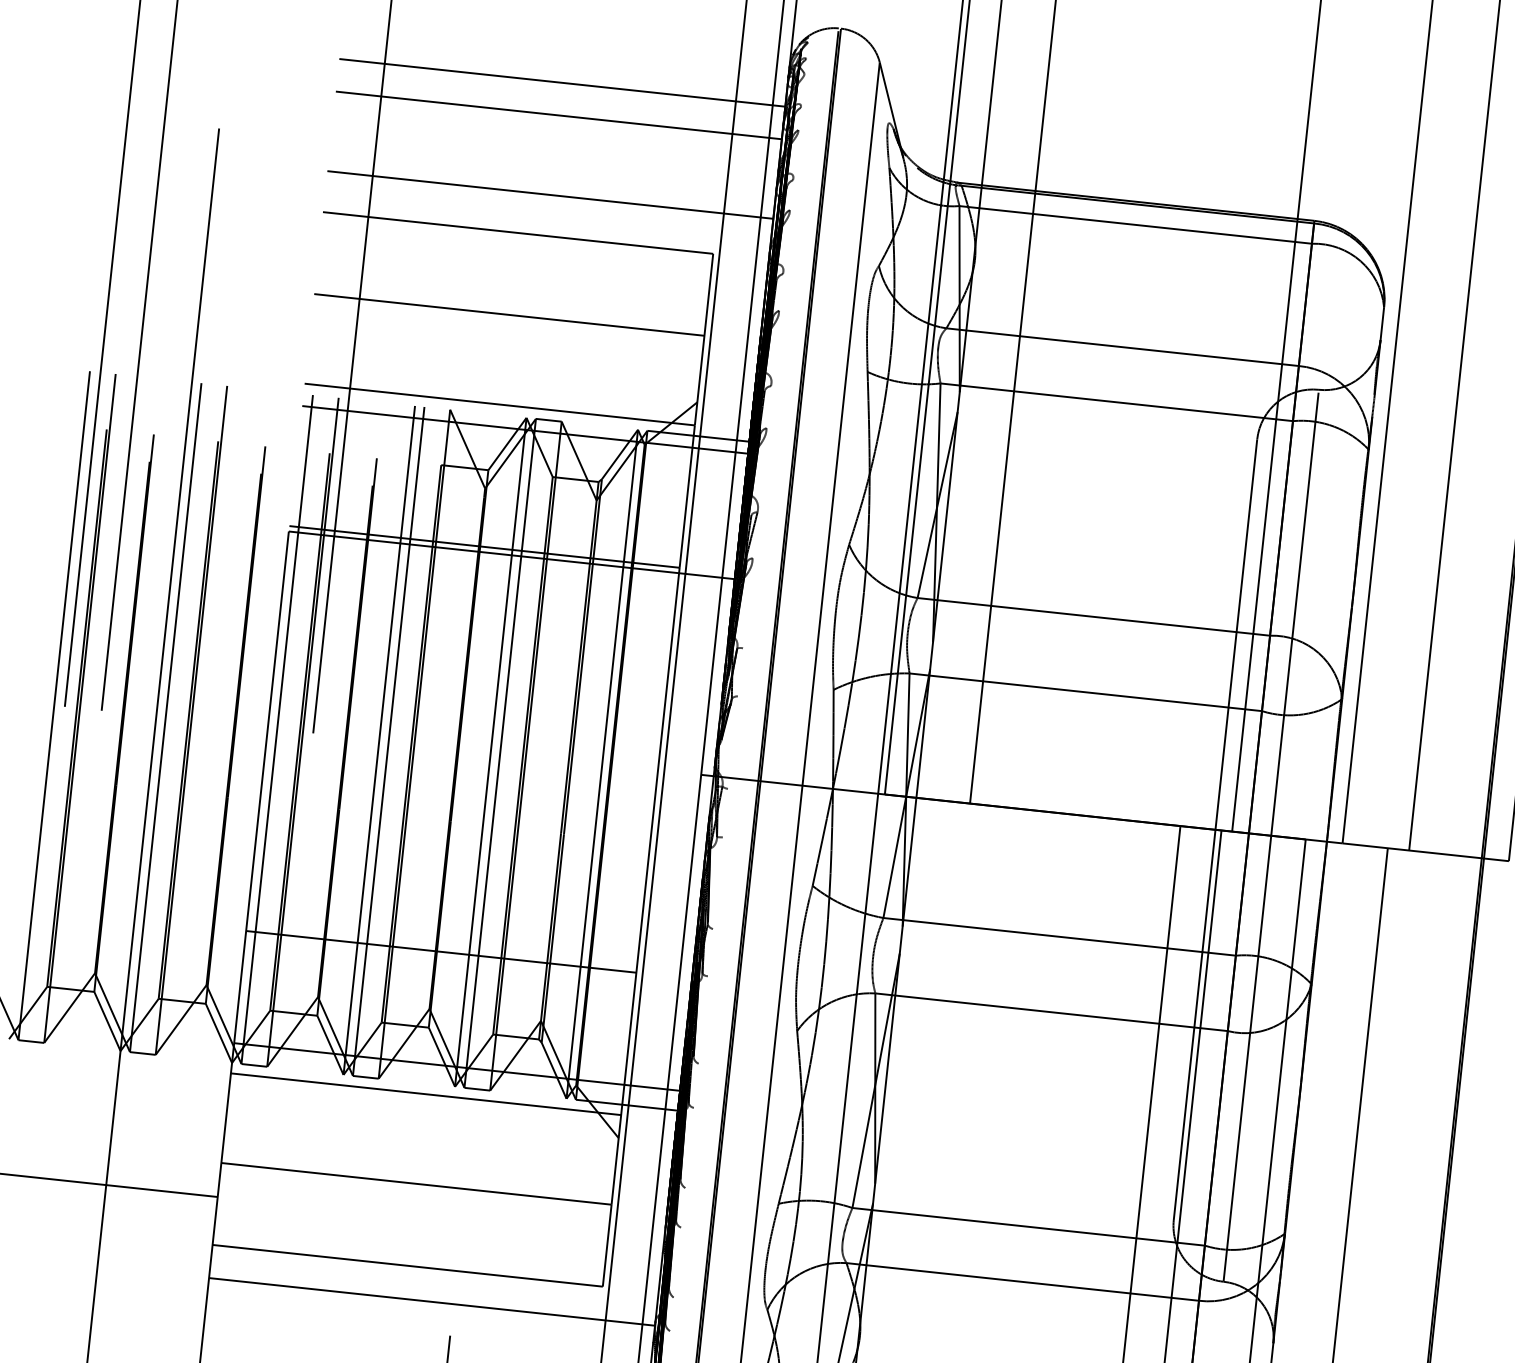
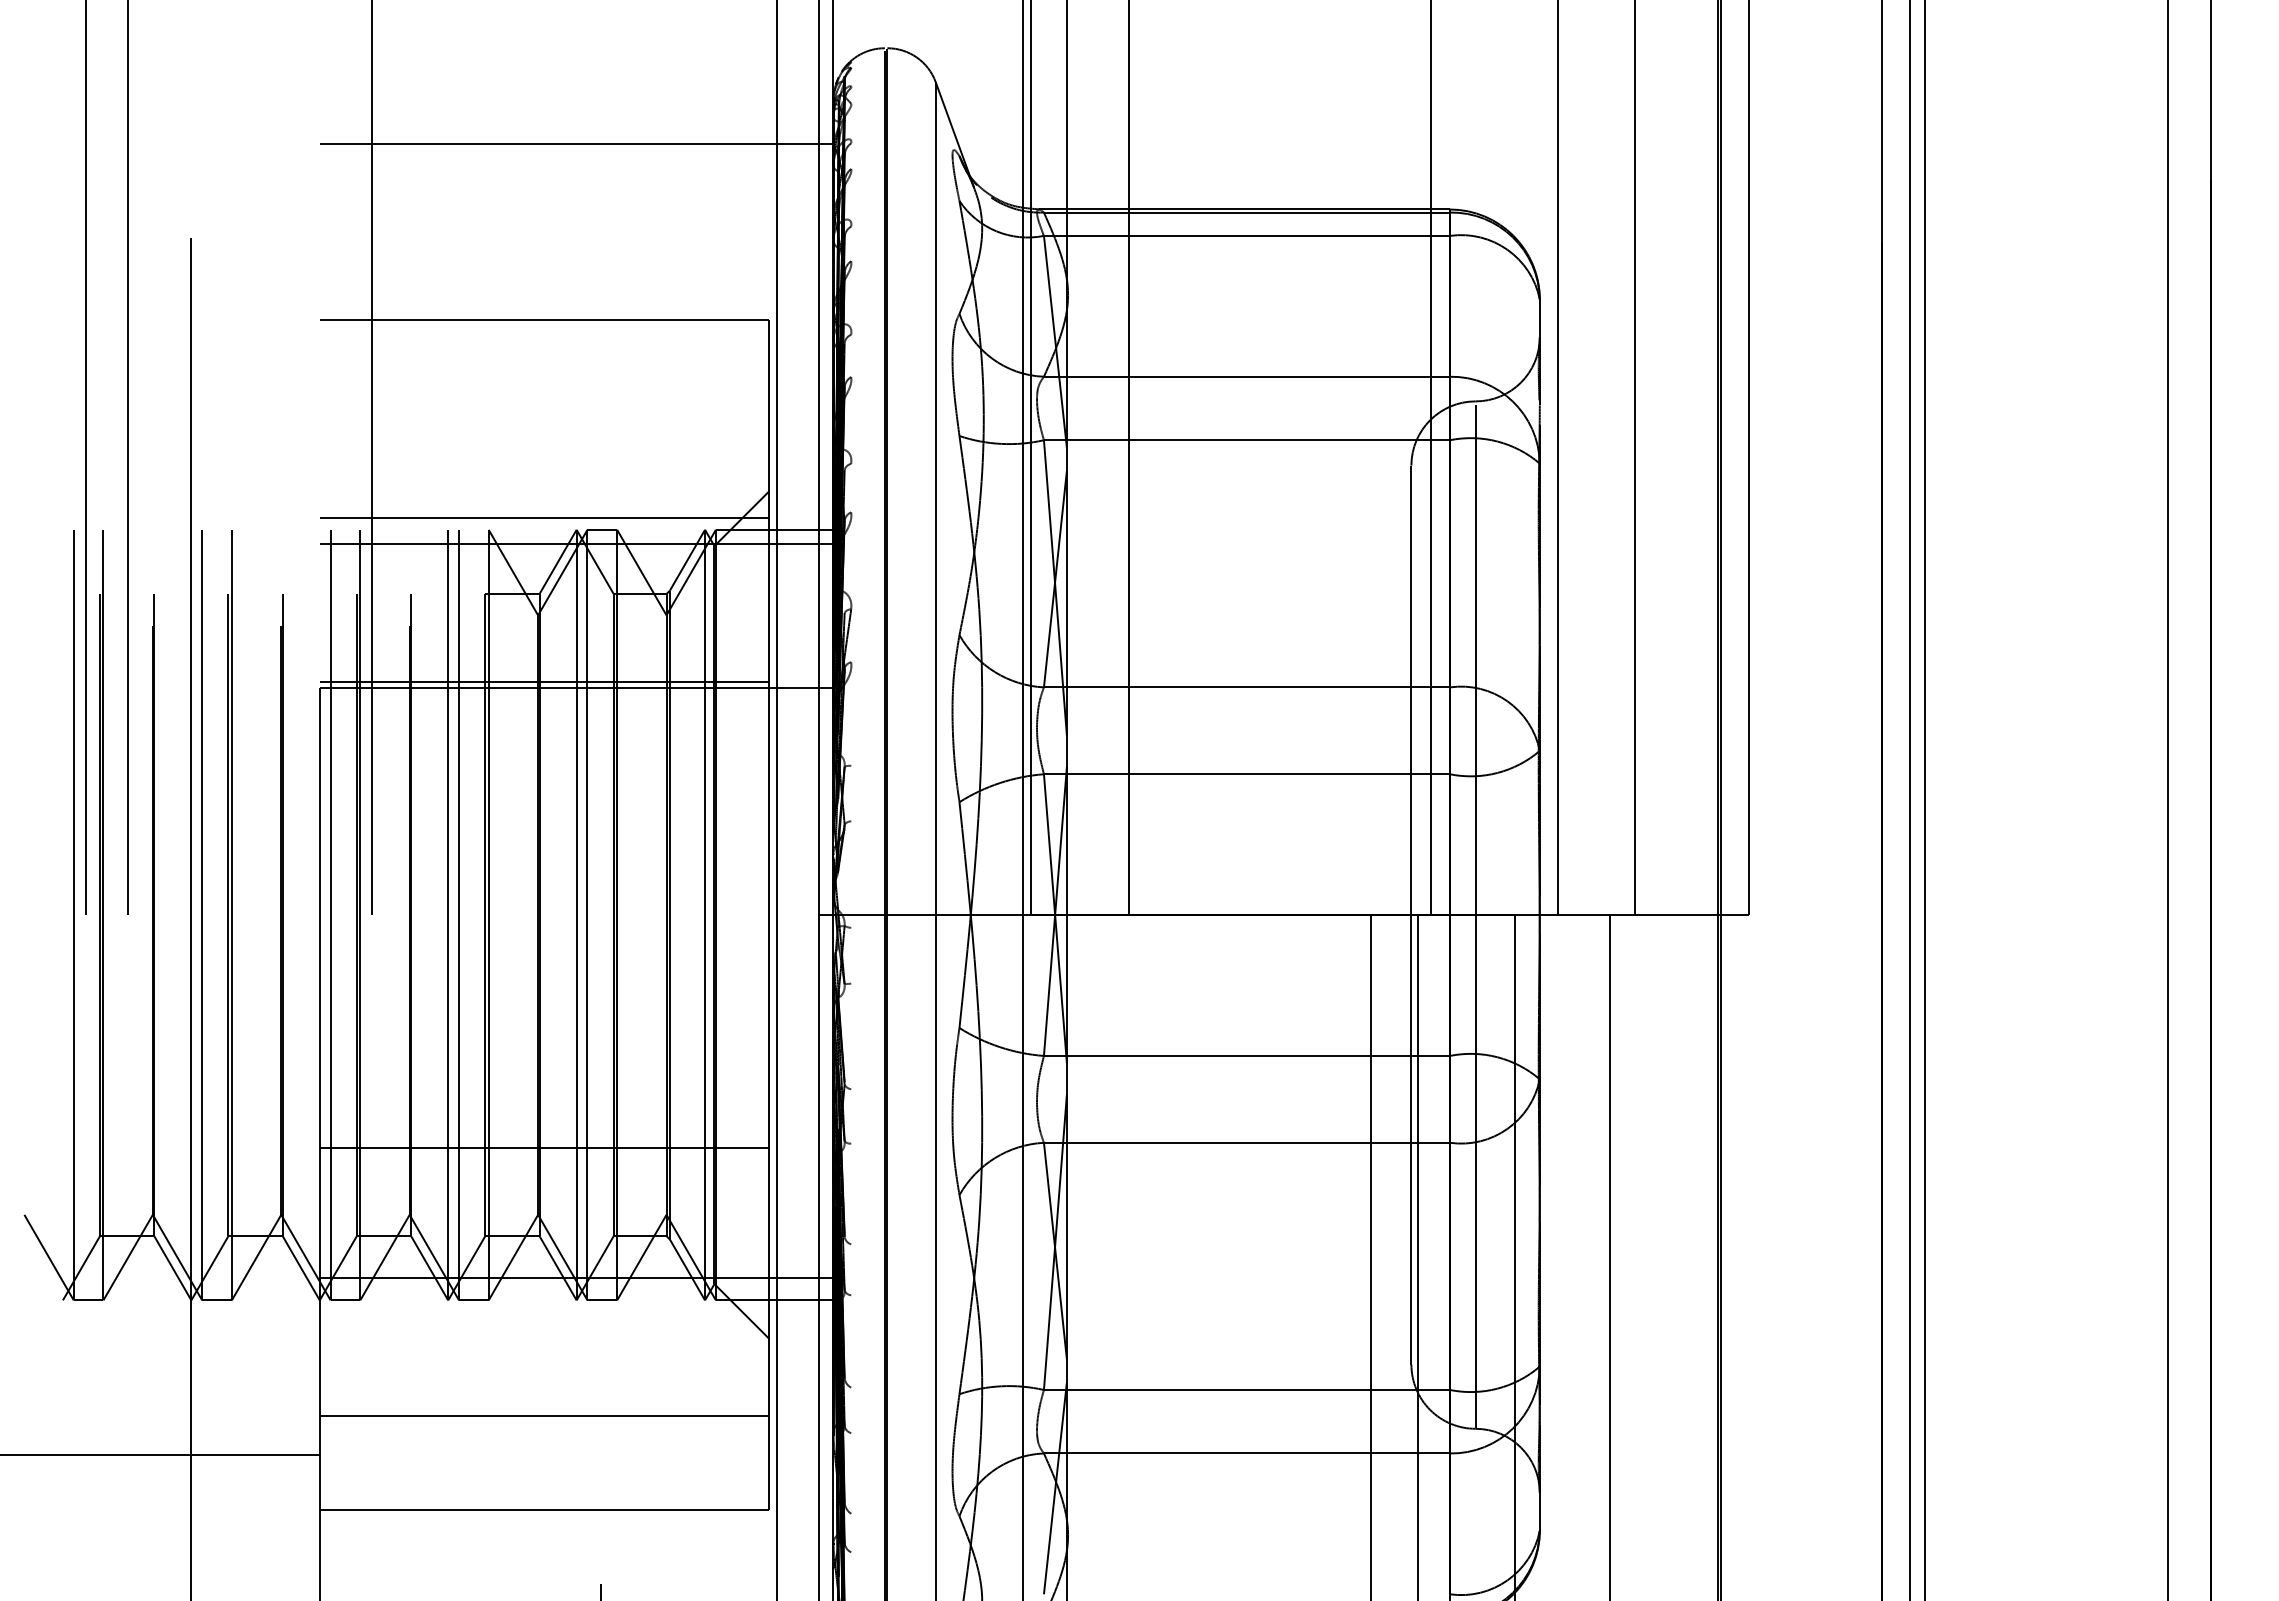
line: (558, 115) -> (576, 181), removed
line: (550, 195) -> (576, 273), removed
line: (509, 314) -> (544, 414), removed
line: (426, 1094) -> (544, 1312), removed
line: (431, 1302) -> (576, 1548), removed

